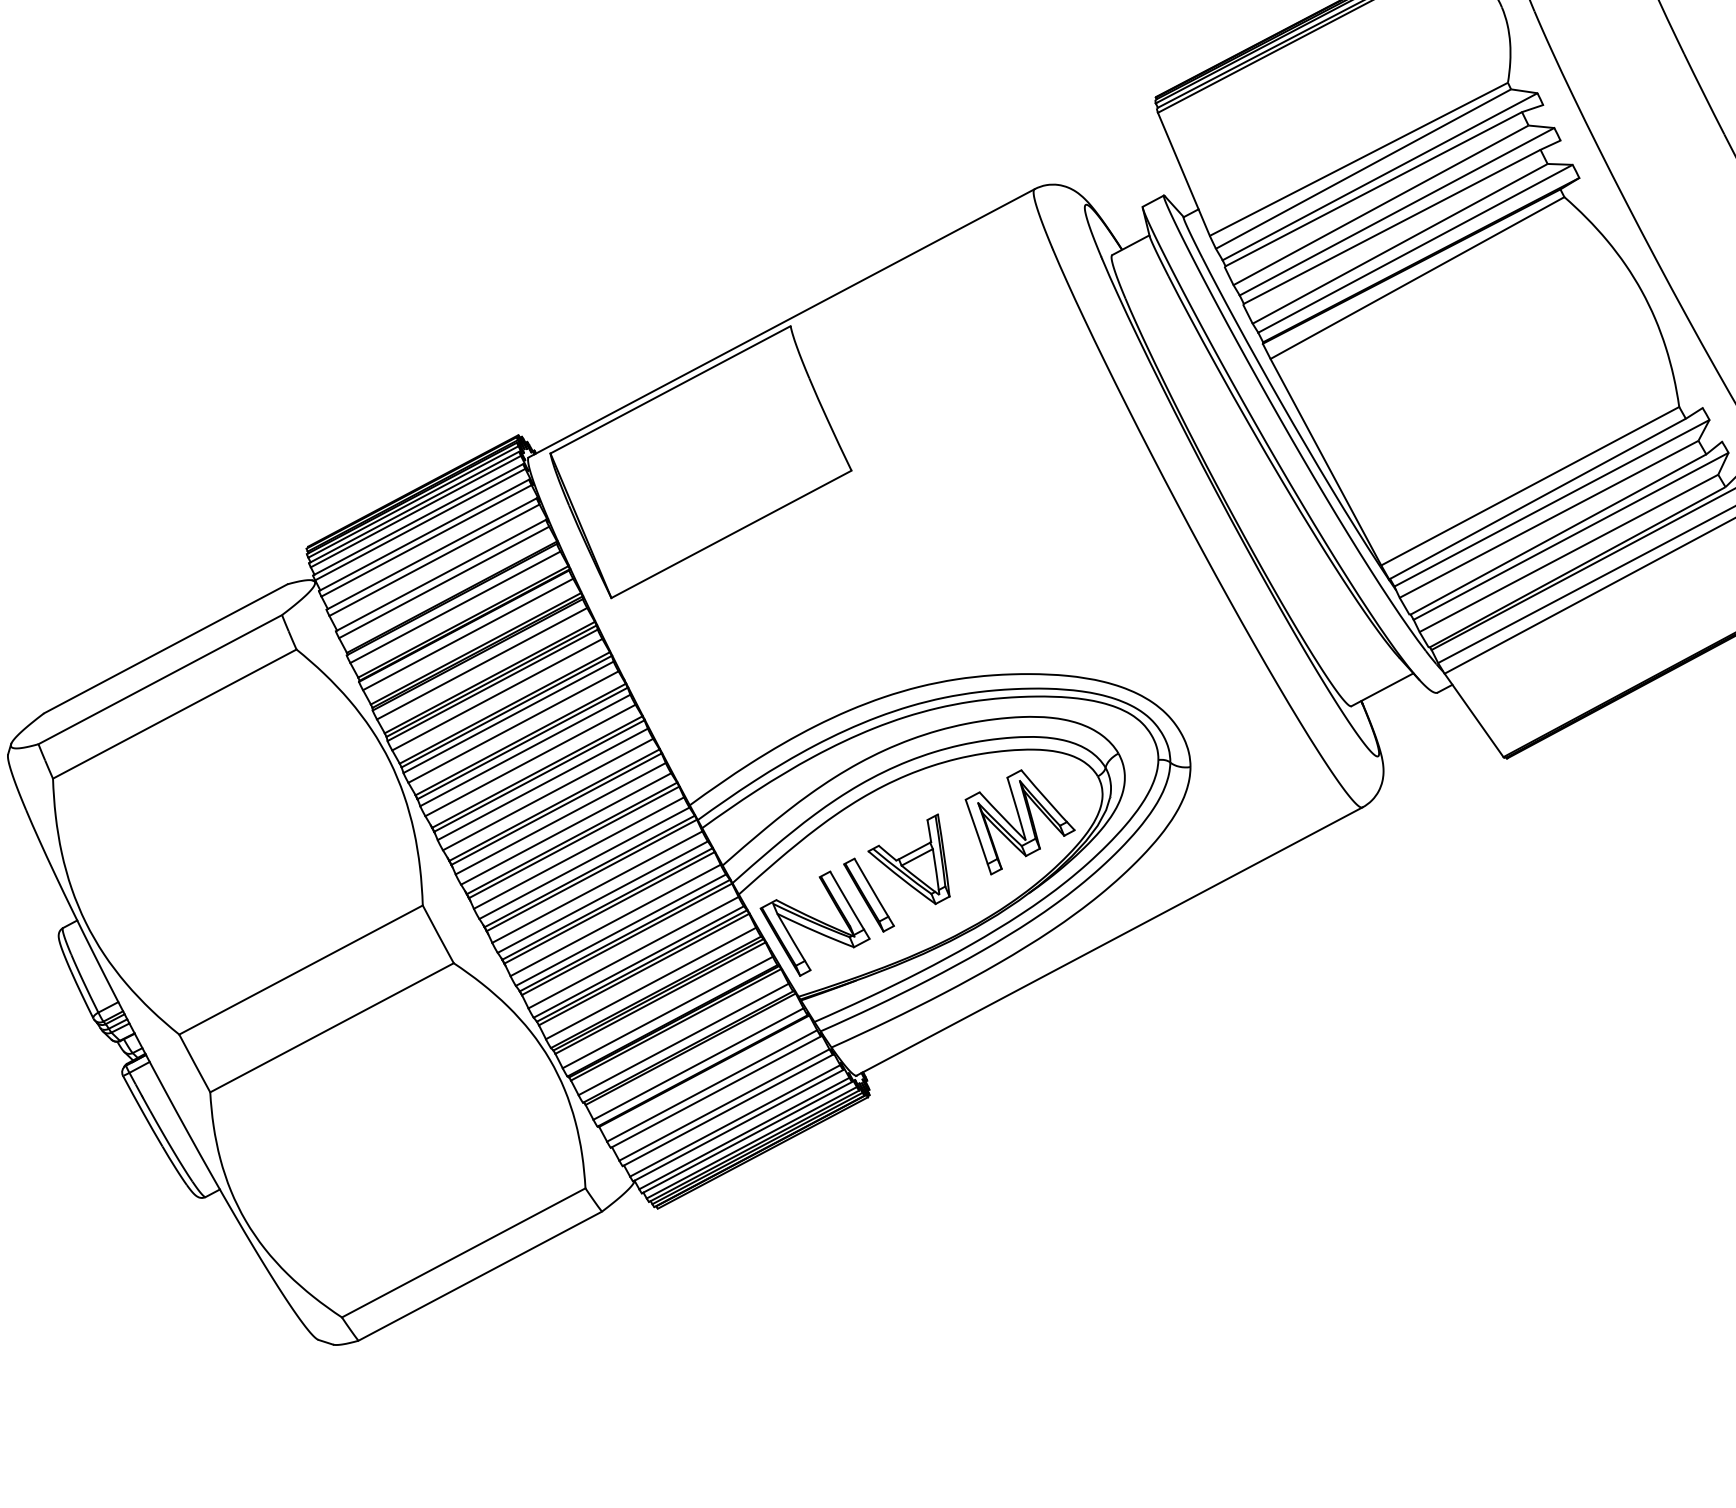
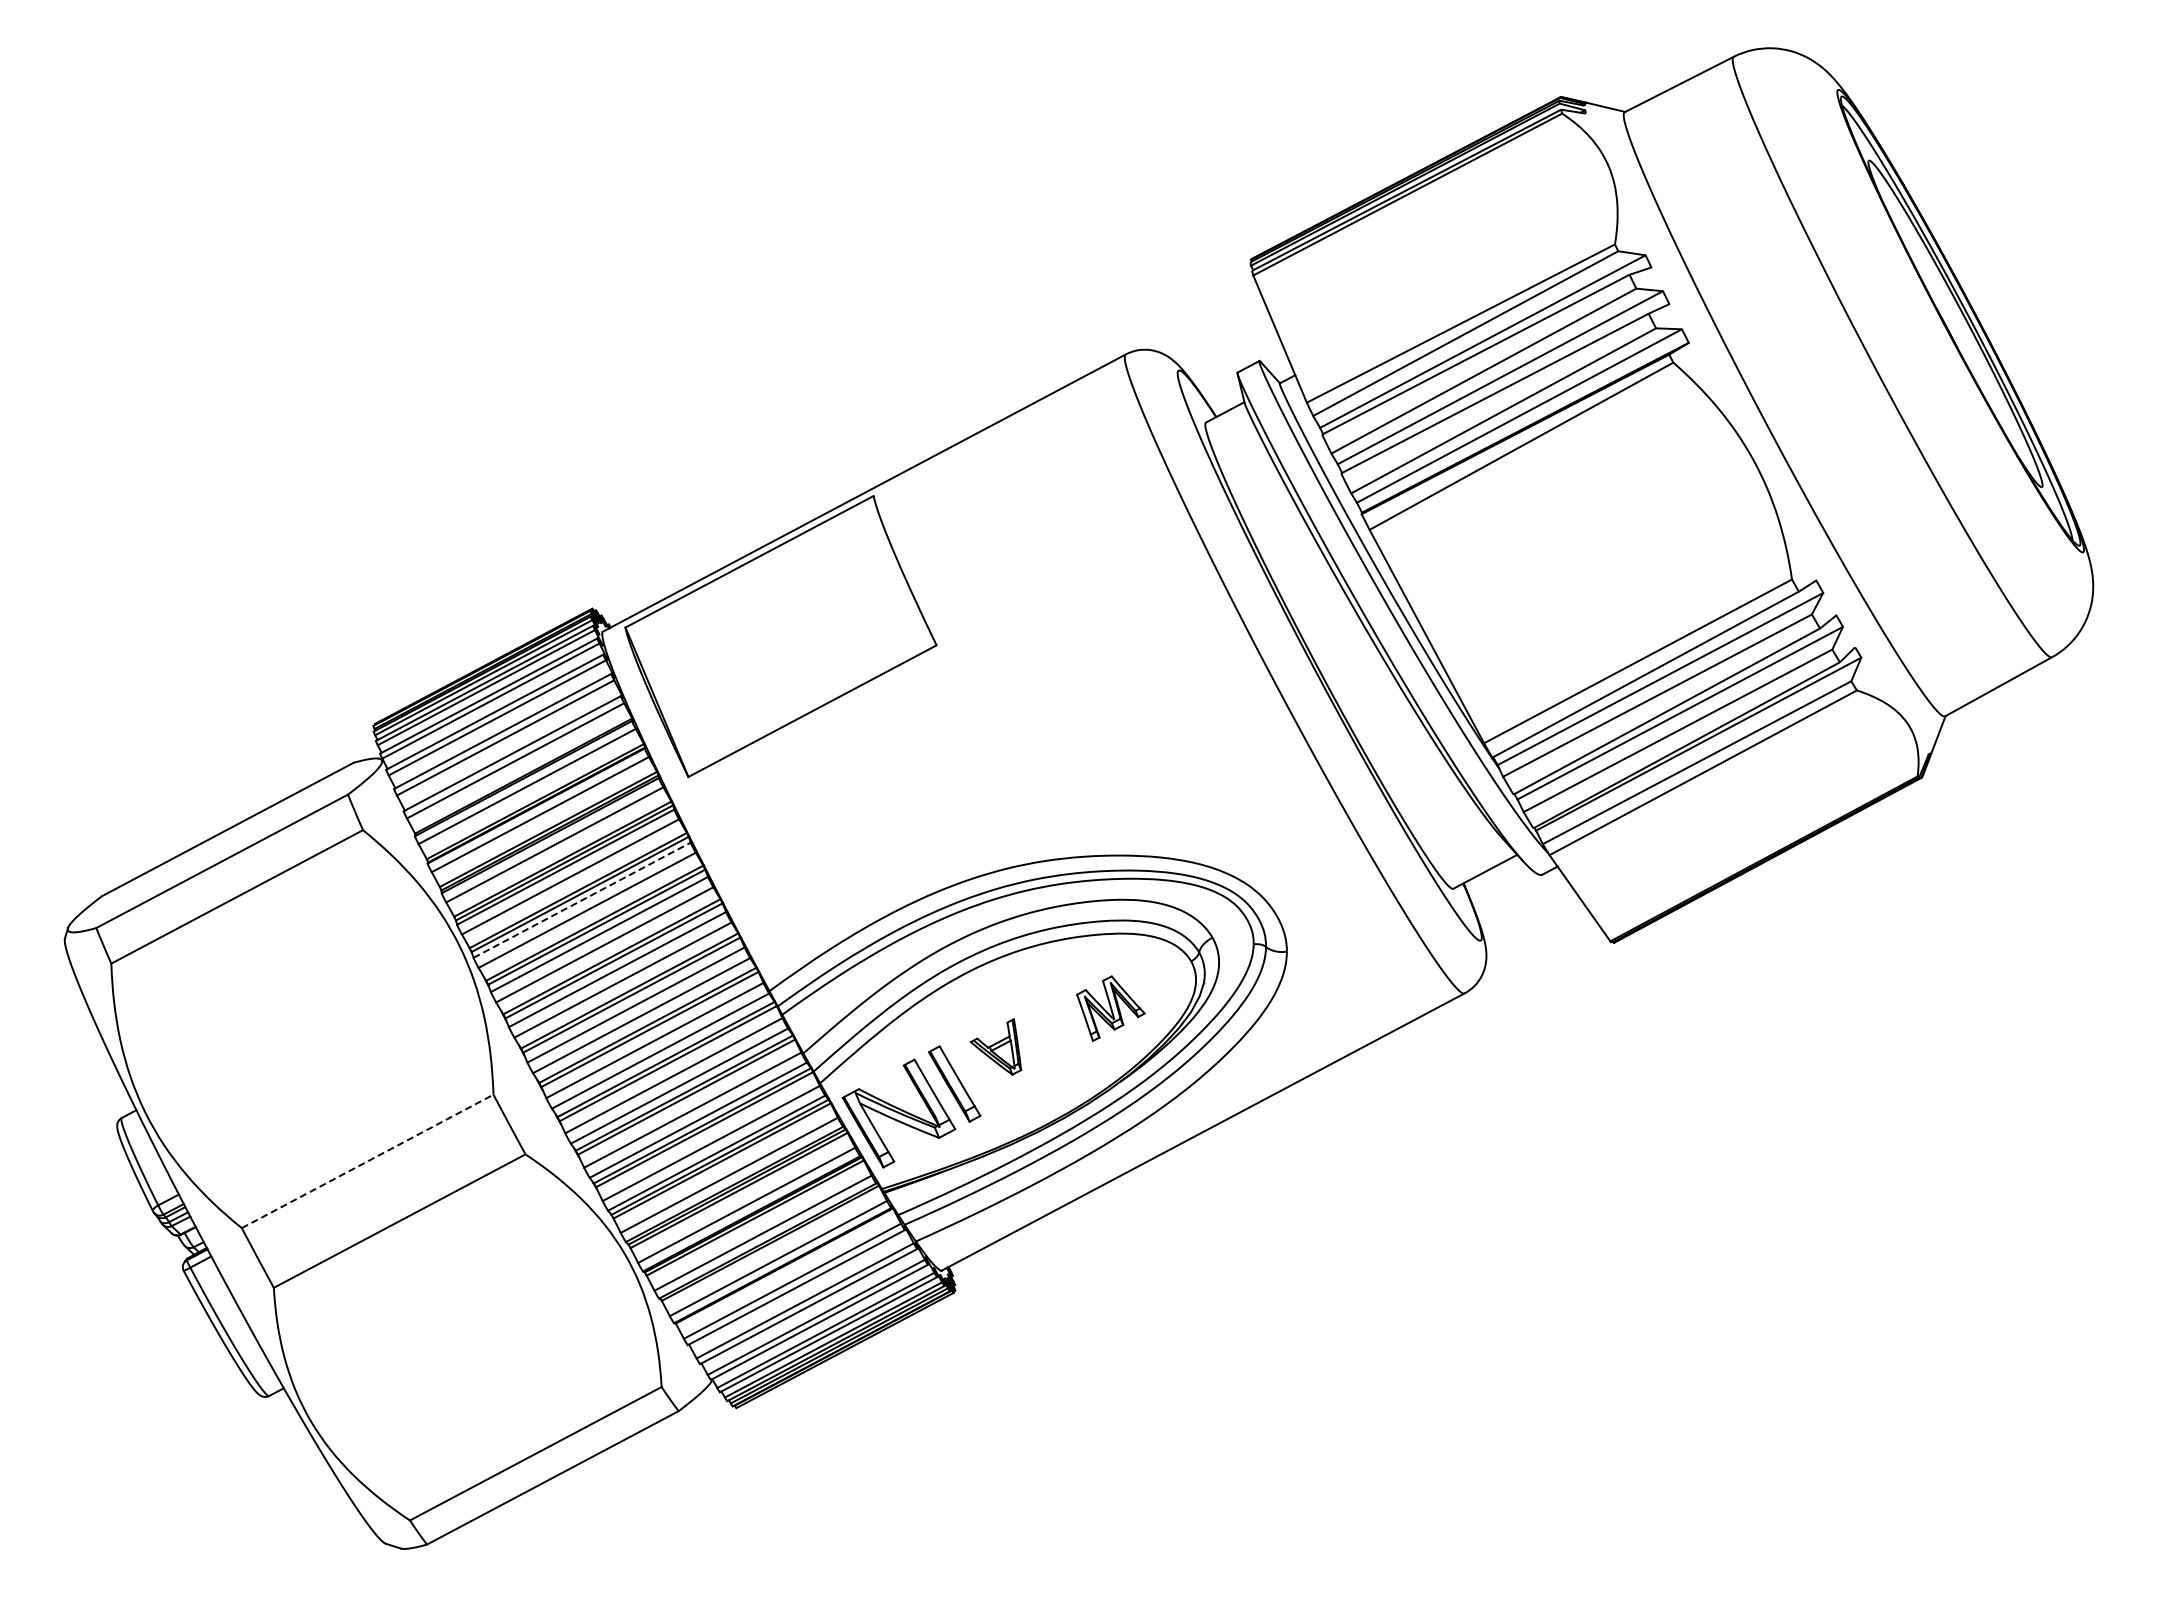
line: (508, 717) -> (582, 900), solid -> dashed
part: (1019, 822) -> (1110, 1008), size x0.6
part: (908, 858) -> (995, 1046), size x0.6
line: (301, 970) -> (368, 1161), solid -> dashed

